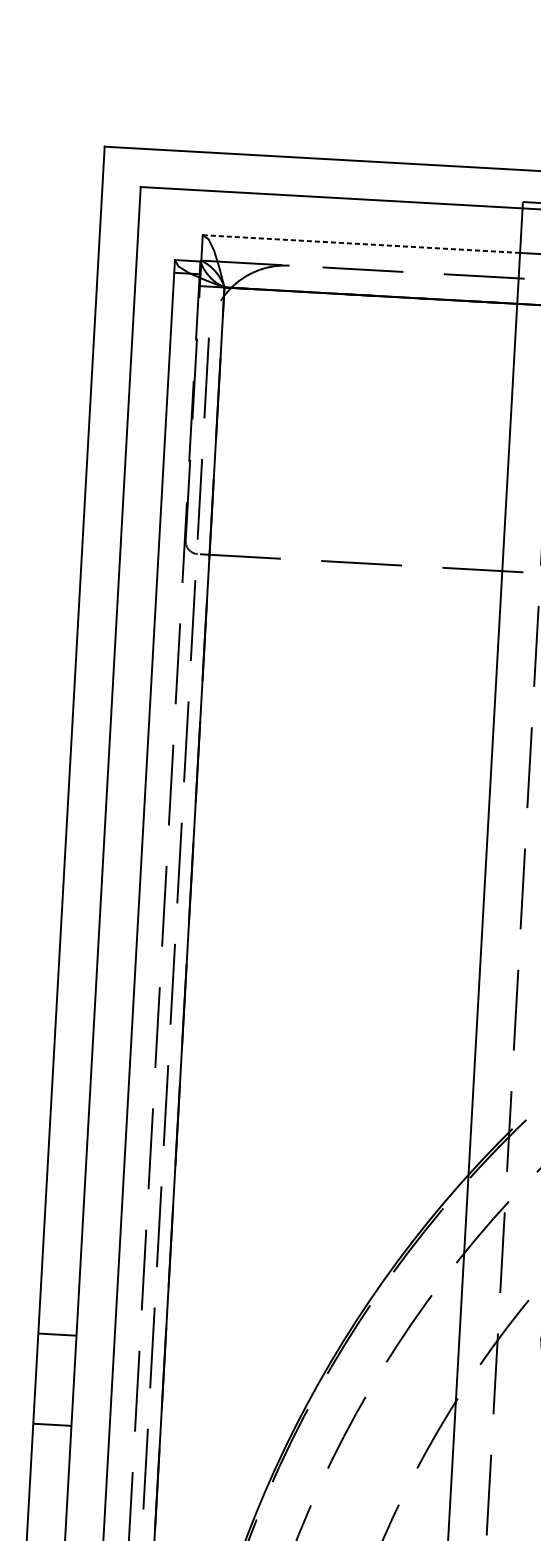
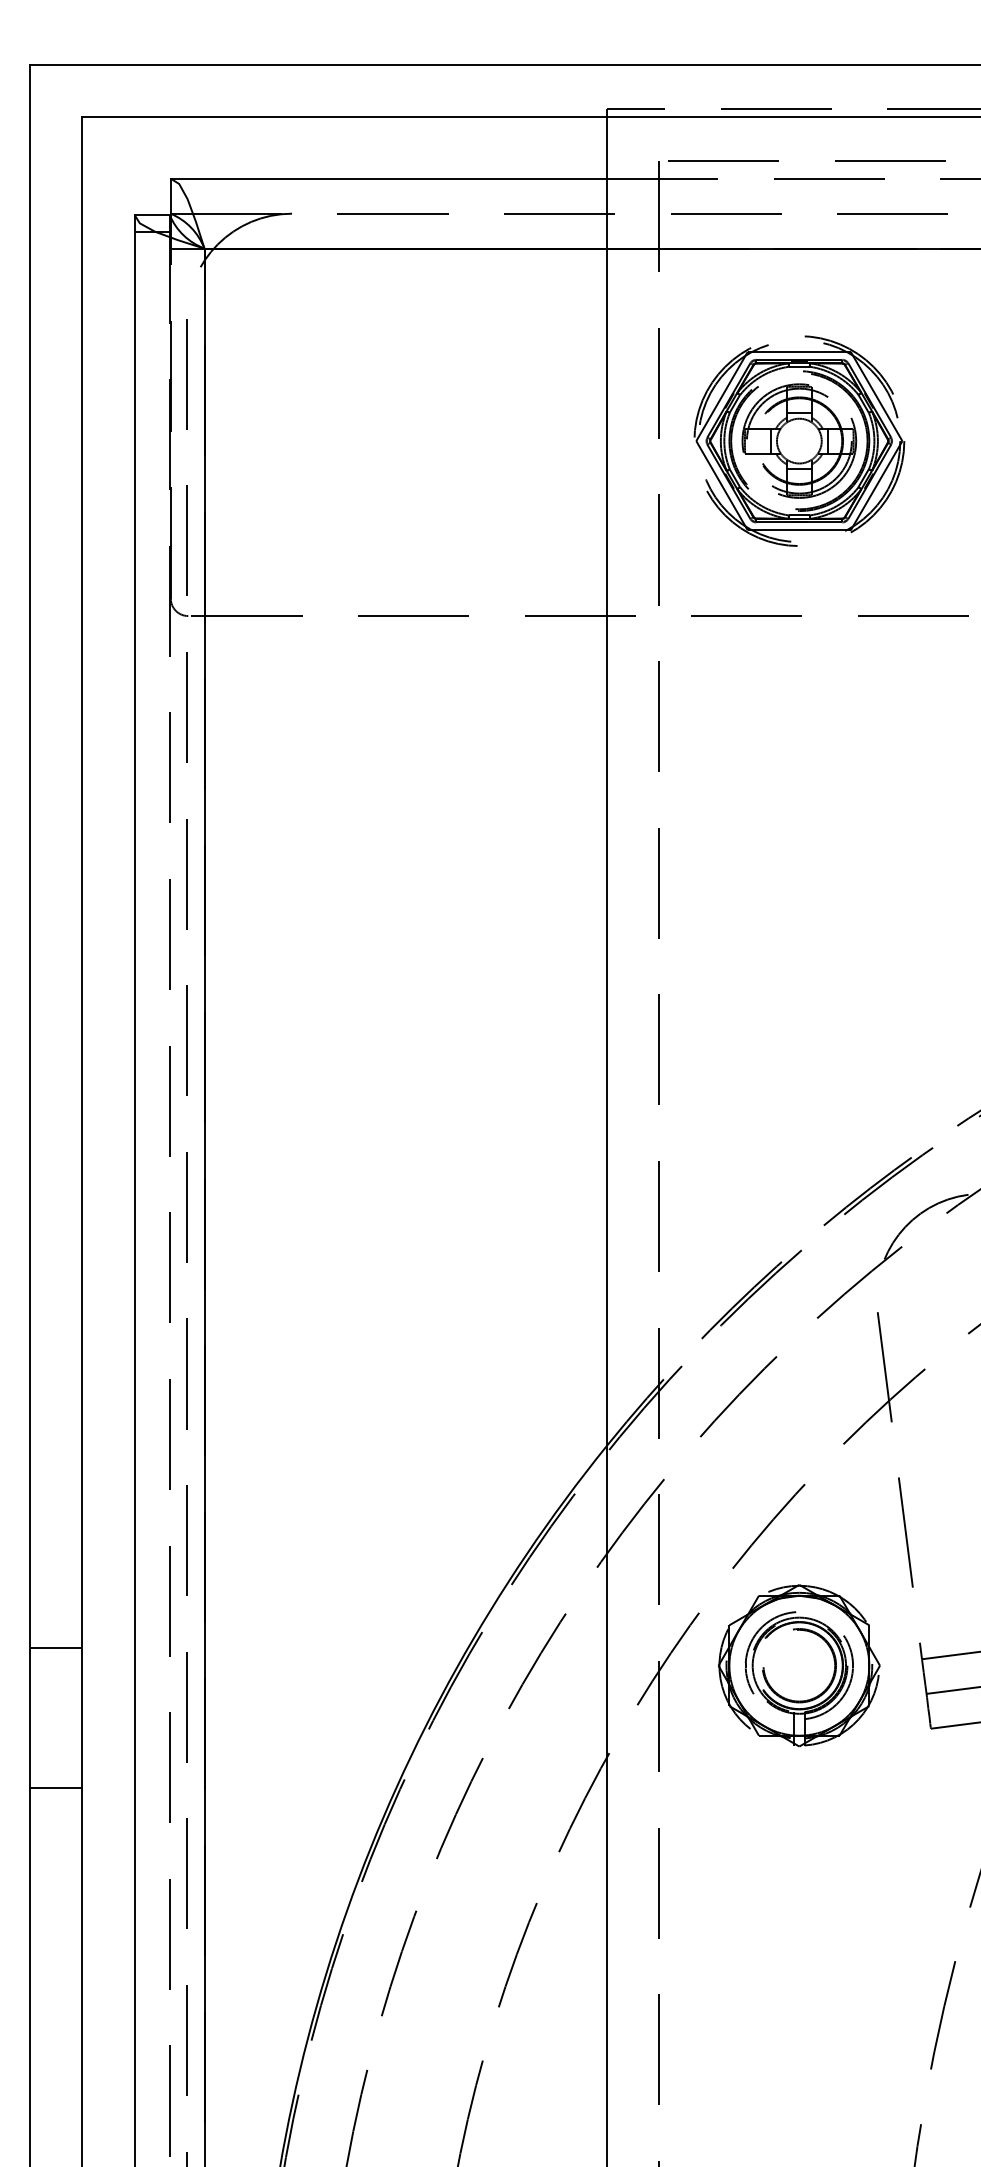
line: (361, 243) -> (389, 178), dashed -> solid
line: (57, 1334) -> (55, 1648), moved
line: (52, 1425) -> (55, 1788), moved

